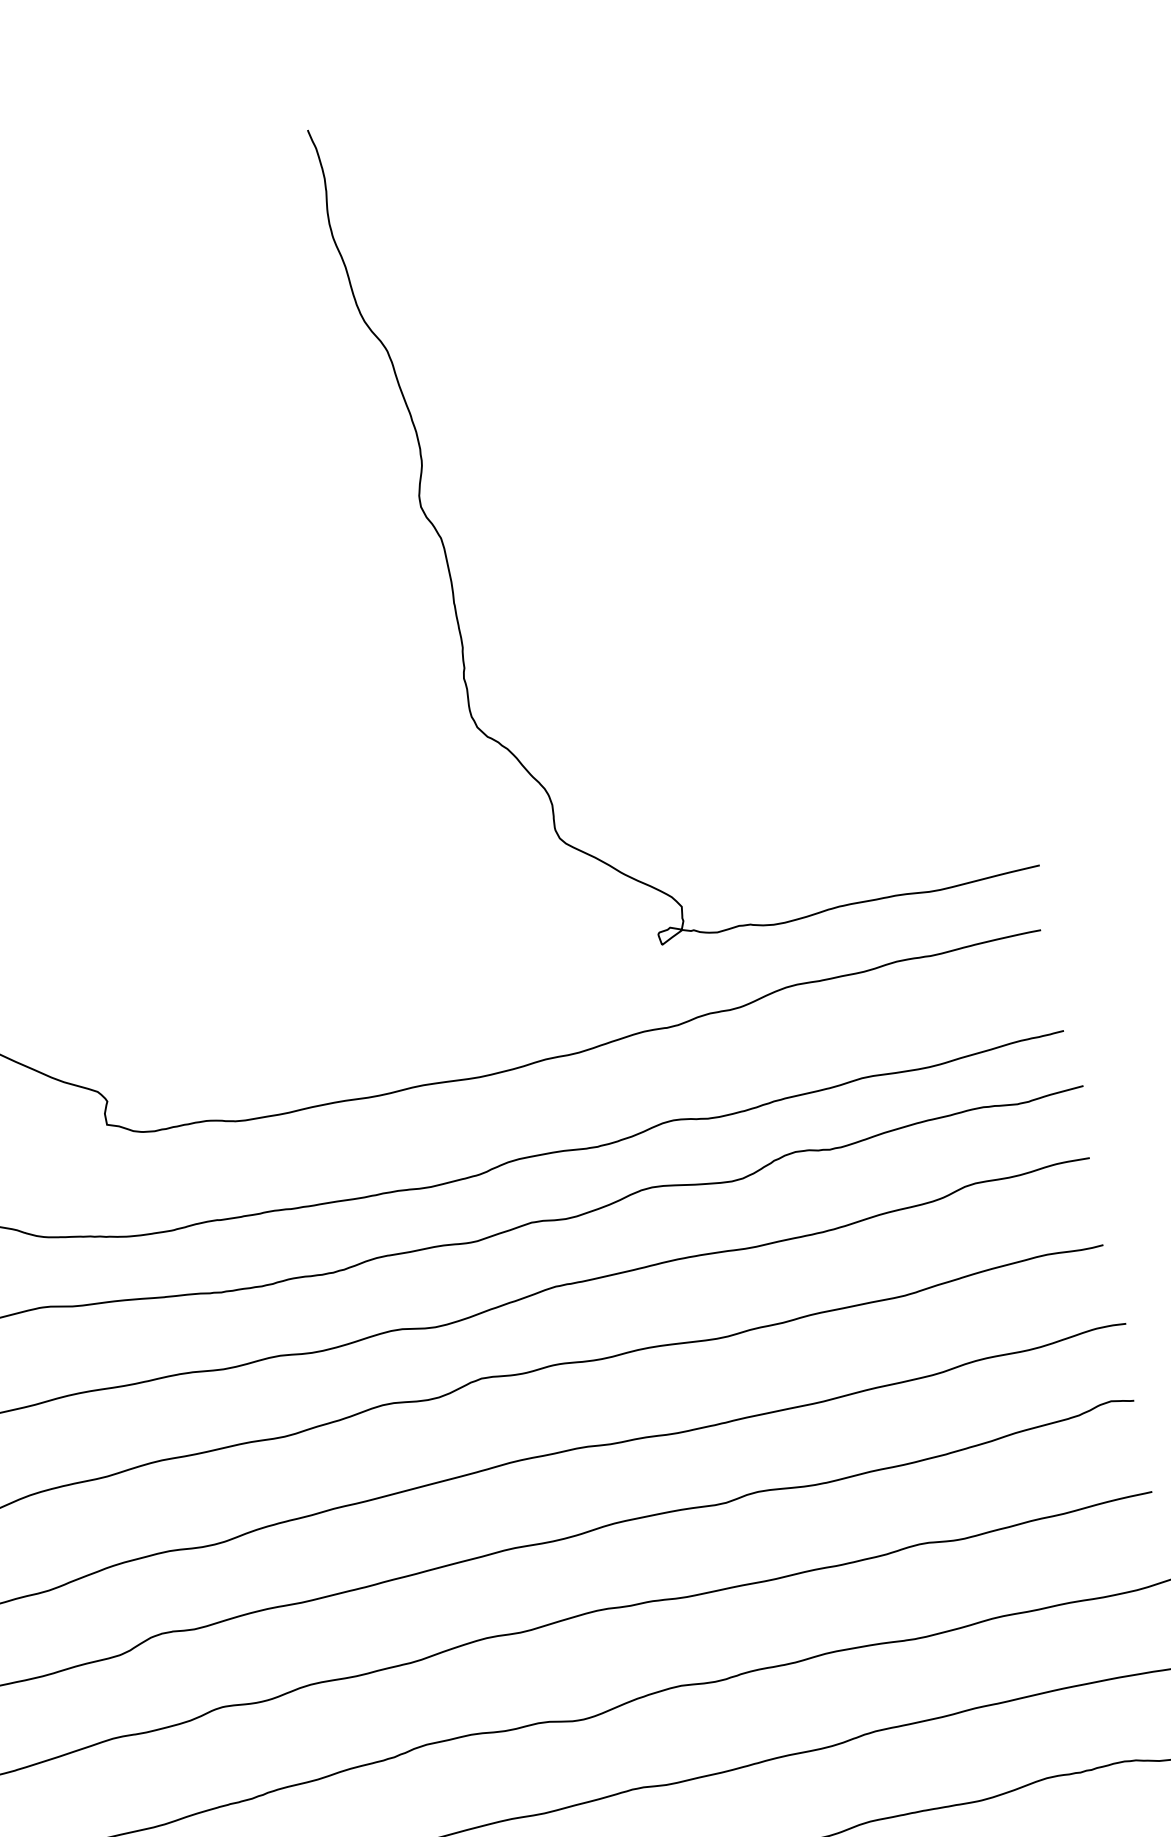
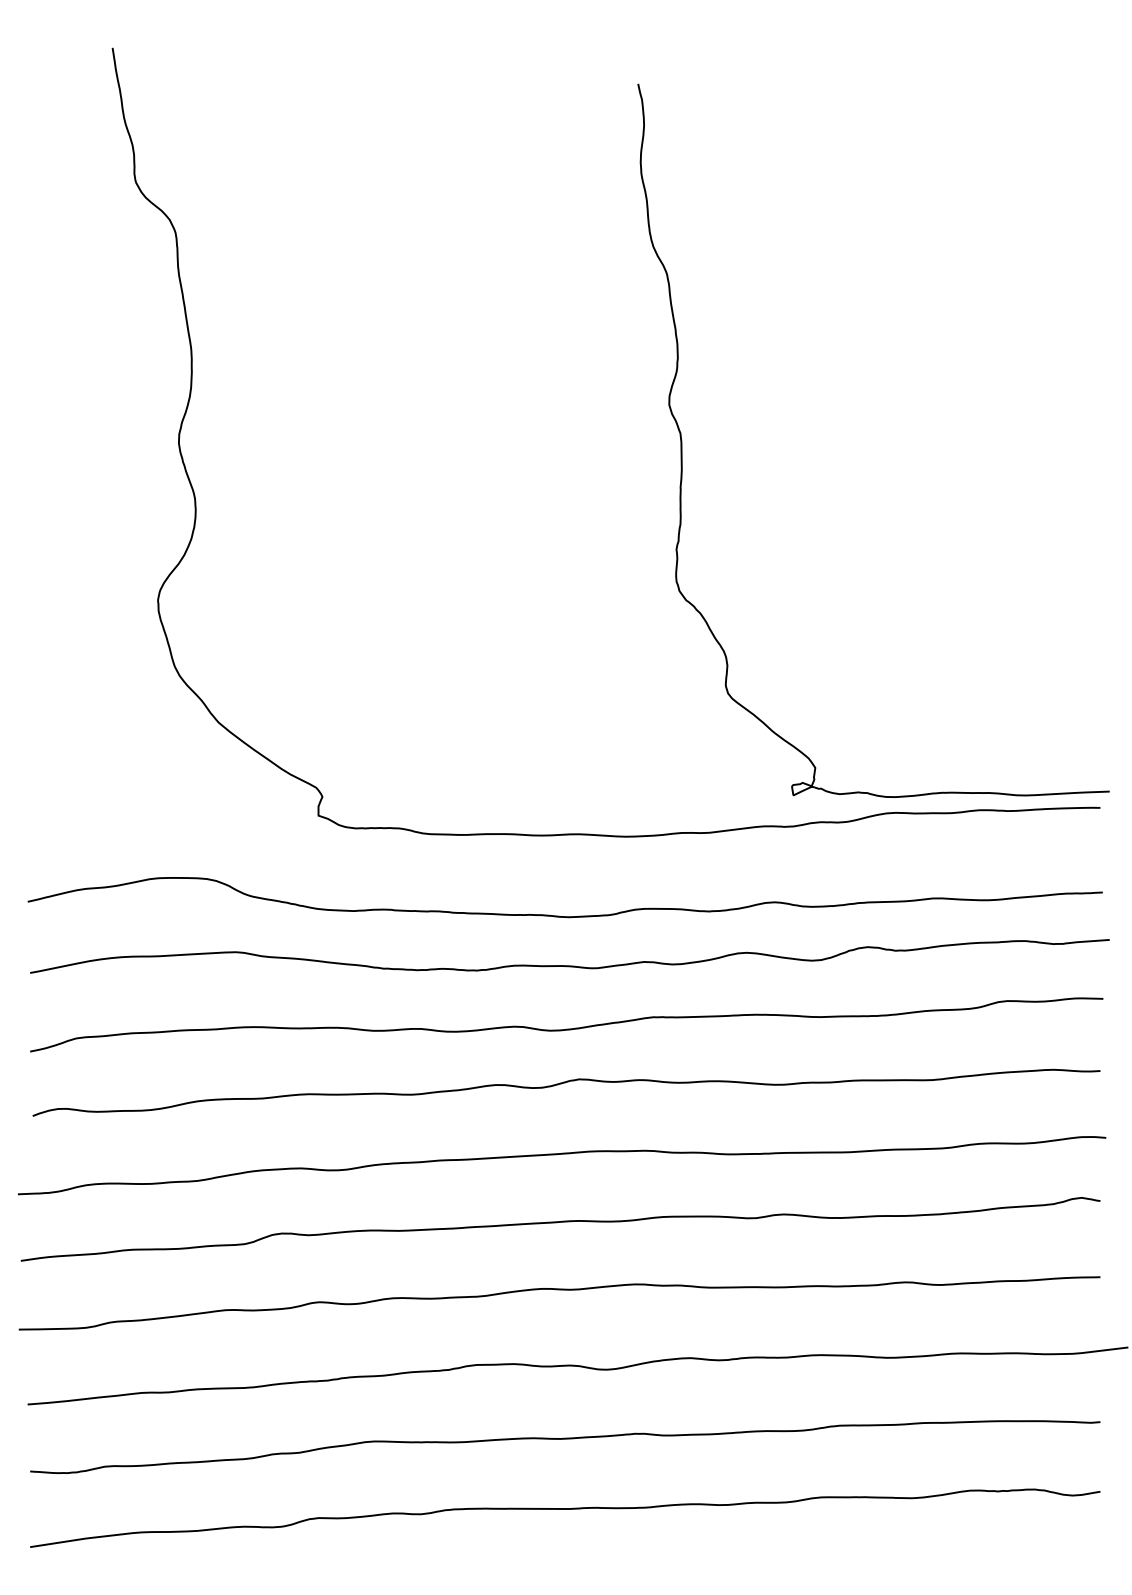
curve: (445, 546) -> (682, 440), moved

